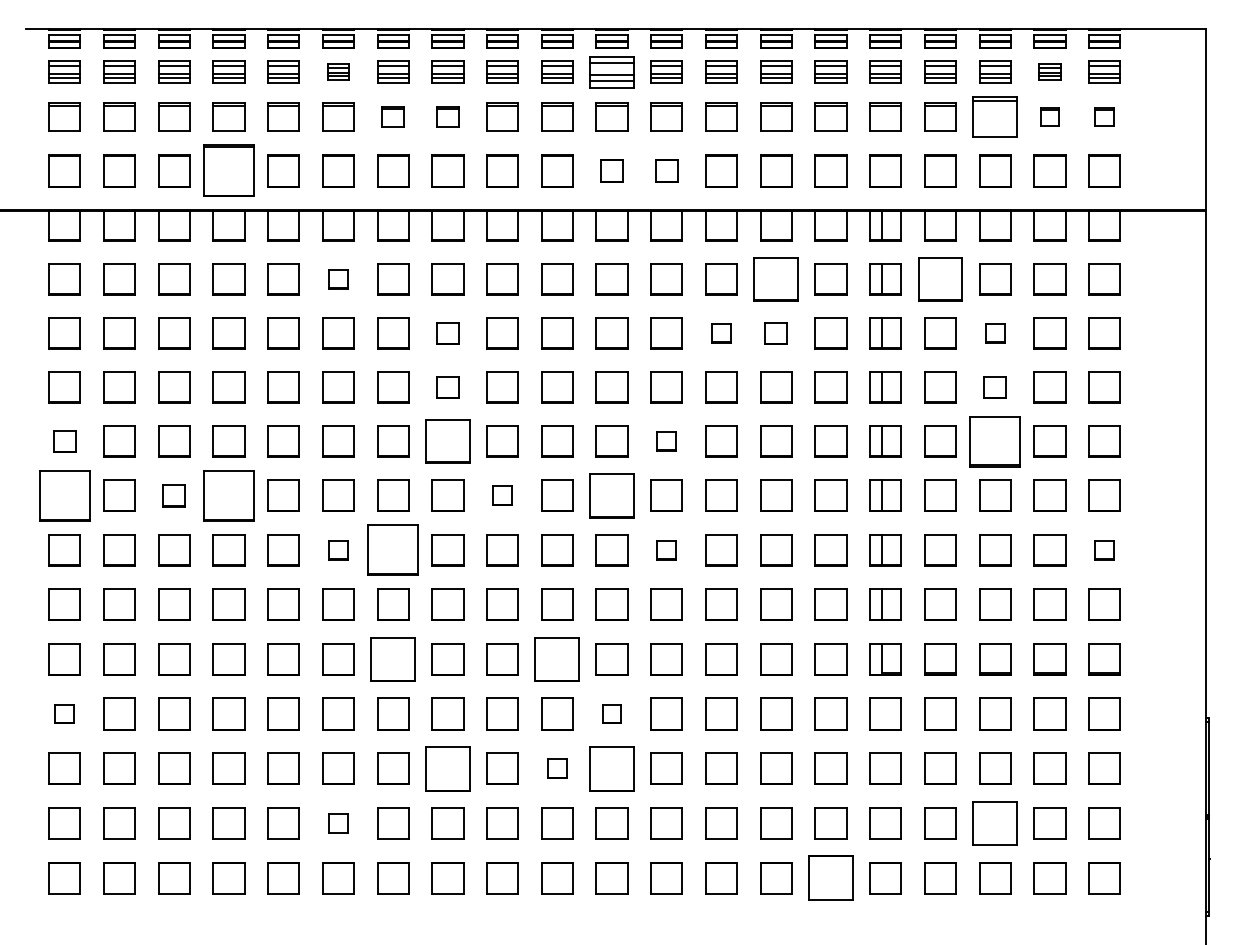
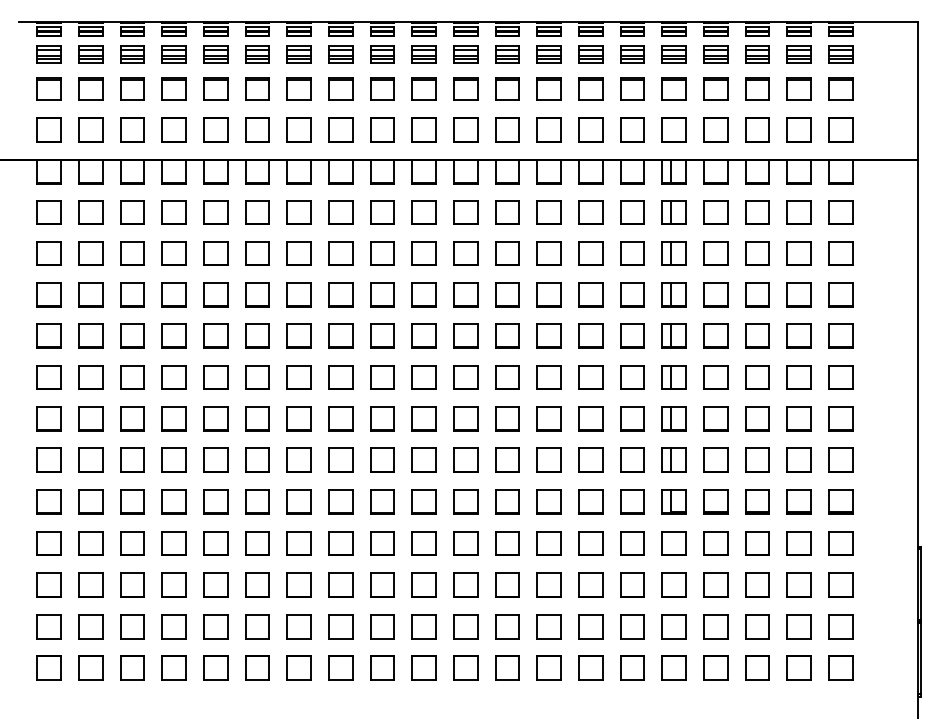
part: (338, 71) -> (257, 54), size x1.43
part: (611, 71) -> (465, 54), size x0.71
part: (1049, 71) -> (798, 54), size x1.43
part: (393, 116) -> (299, 88), size x1.43
part: (447, 116) -> (340, 88), size x1.43
part: (995, 116) -> (757, 88), size x0.71
part: (1049, 116) -> (798, 88), size x1.67
part: (1104, 116) -> (840, 88), size x1.67
part: (228, 170) -> (173, 129), size x0.62
part: (611, 170) -> (465, 129), size x1.43
part: (666, 170) -> (507, 129), size x1.43
part: (338, 279) -> (257, 212), size x1.67
part: (776, 279) -> (590, 212), size x0.71
part: (940, 279) -> (715, 212), size x0.71
part: (447, 333) -> (340, 253), size x1.43
part: (721, 333) -> (549, 253), size x1.67
part: (776, 333) -> (590, 253), size x1.43
part: (995, 333) -> (757, 253), size x1.67
part: (447, 387) -> (340, 294), size x1.43
part: (995, 387) -> (757, 294), size x1.43
part: (64, 441) -> (48, 335), size x1.43
part: (447, 441) -> (340, 335), size x0.71
part: (666, 441) -> (507, 335), size x1.67
part: (995, 441) -> (757, 335), size x0.62
part: (64, 495) -> (48, 377), size x0.62
part: (174, 495) -> (132, 377), size x1.43
part: (228, 495) -> (173, 377), size x0.62
part: (502, 495) -> (382, 377), size x1.67
part: (611, 495) -> (465, 377), size x0.71
part: (338, 550) -> (257, 418), size x1.67
part: (393, 550) -> (299, 418), size x0.62
part: (666, 550) -> (507, 418), size x1.67
part: (1104, 550) -> (840, 418), size x1.67
part: (393, 659) -> (299, 501), size x0.71
part: (557, 659) -> (424, 501), size x0.71
part: (64, 713) -> (48, 542), size x1.67
part: (611, 713) -> (465, 542), size x1.67
part: (447, 768) -> (340, 584), size x0.71
part: (557, 768) -> (424, 584), size x1.67
part: (611, 768) -> (465, 584), size x0.71
part: (338, 823) -> (257, 626), size x1.67
part: (995, 823) -> (757, 626), size x0.71
part: (830, 878) -> (632, 668), size x0.71

